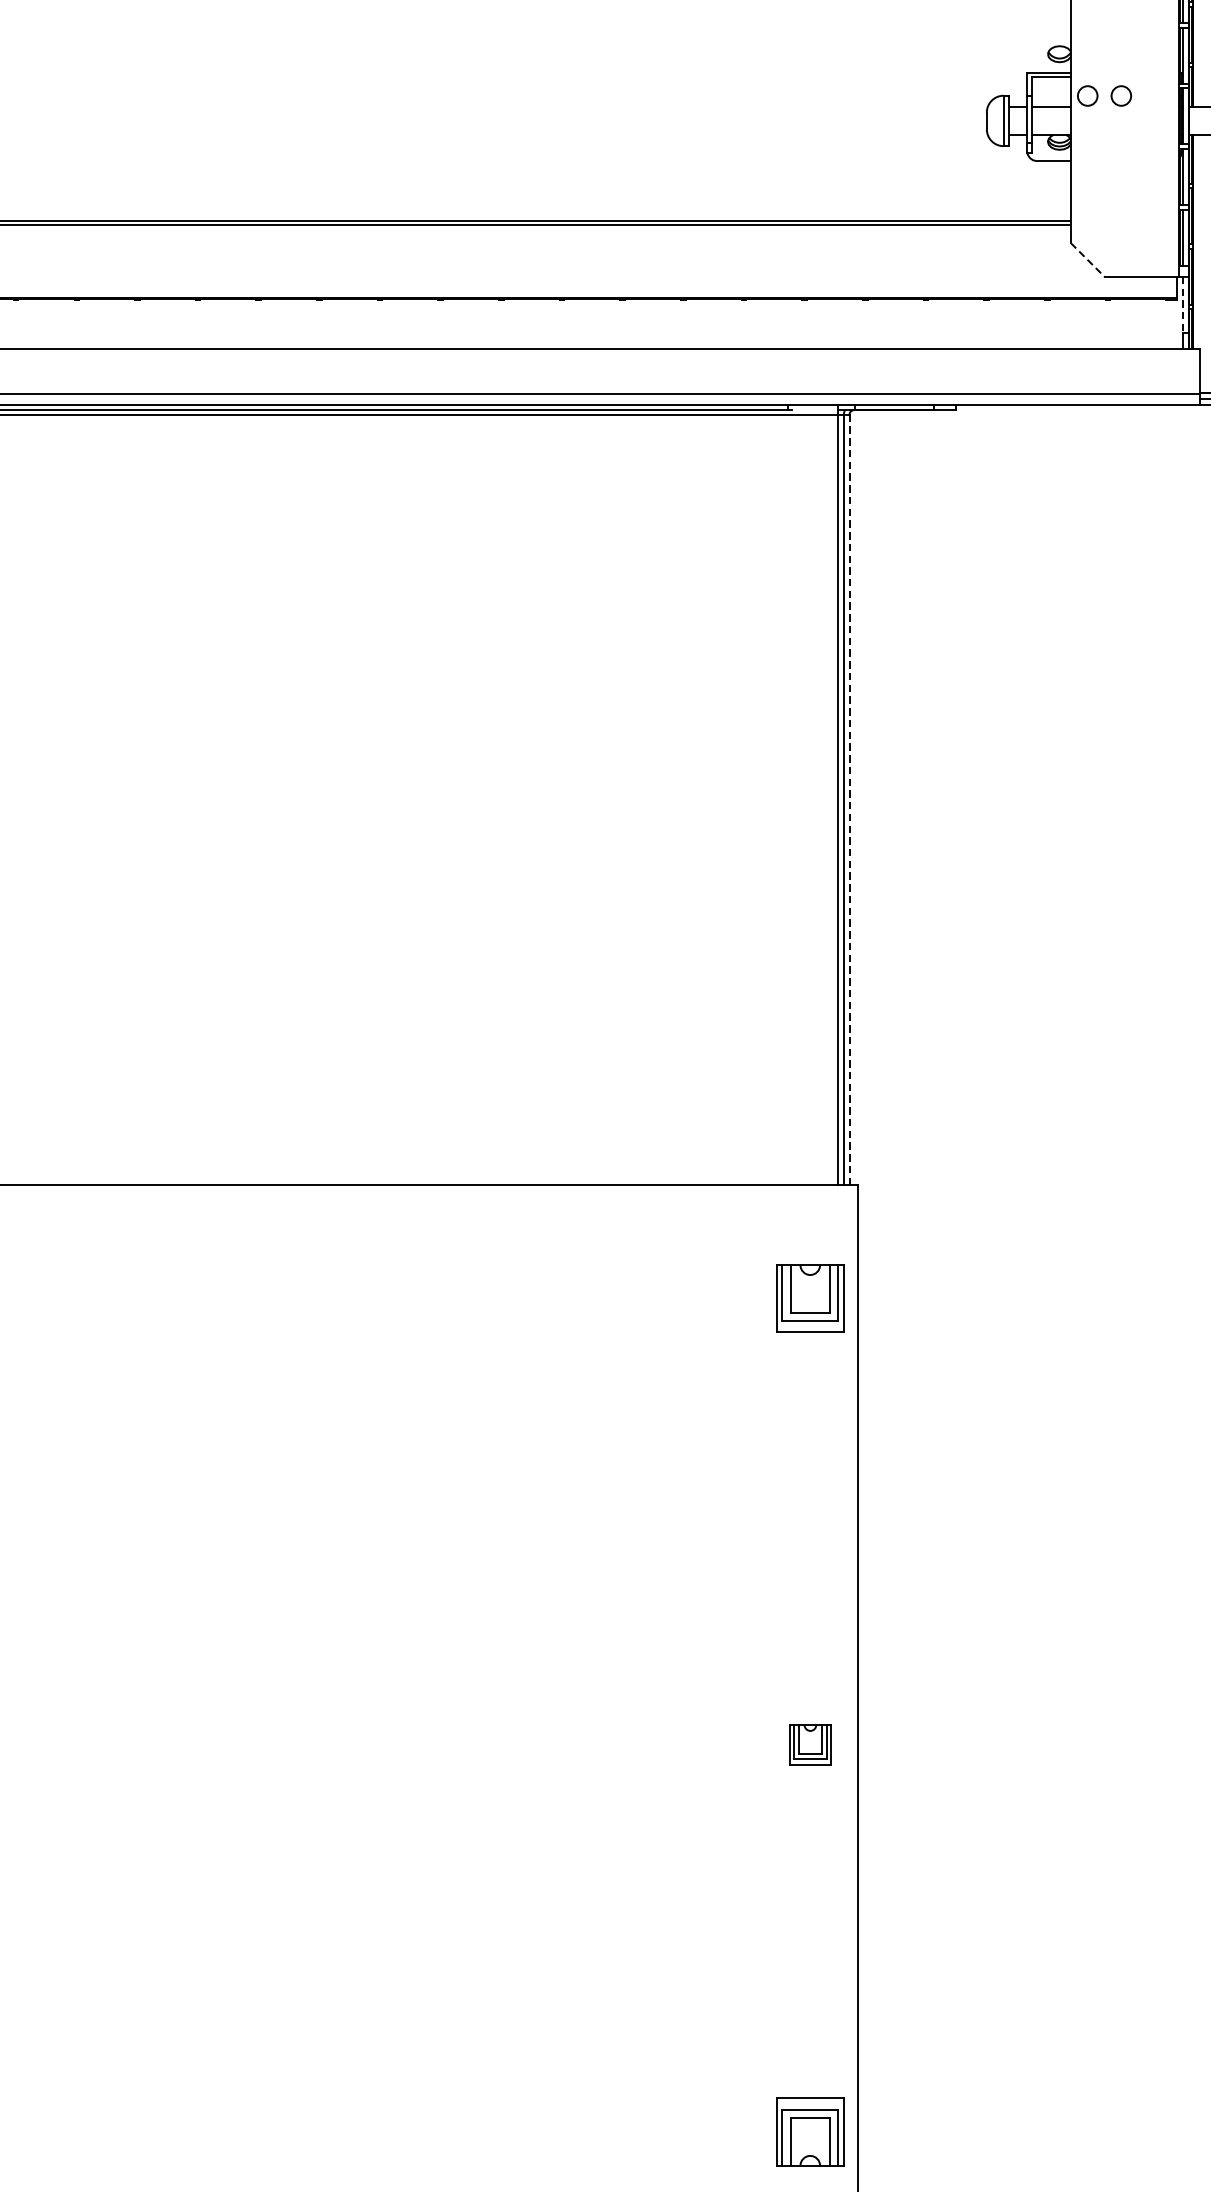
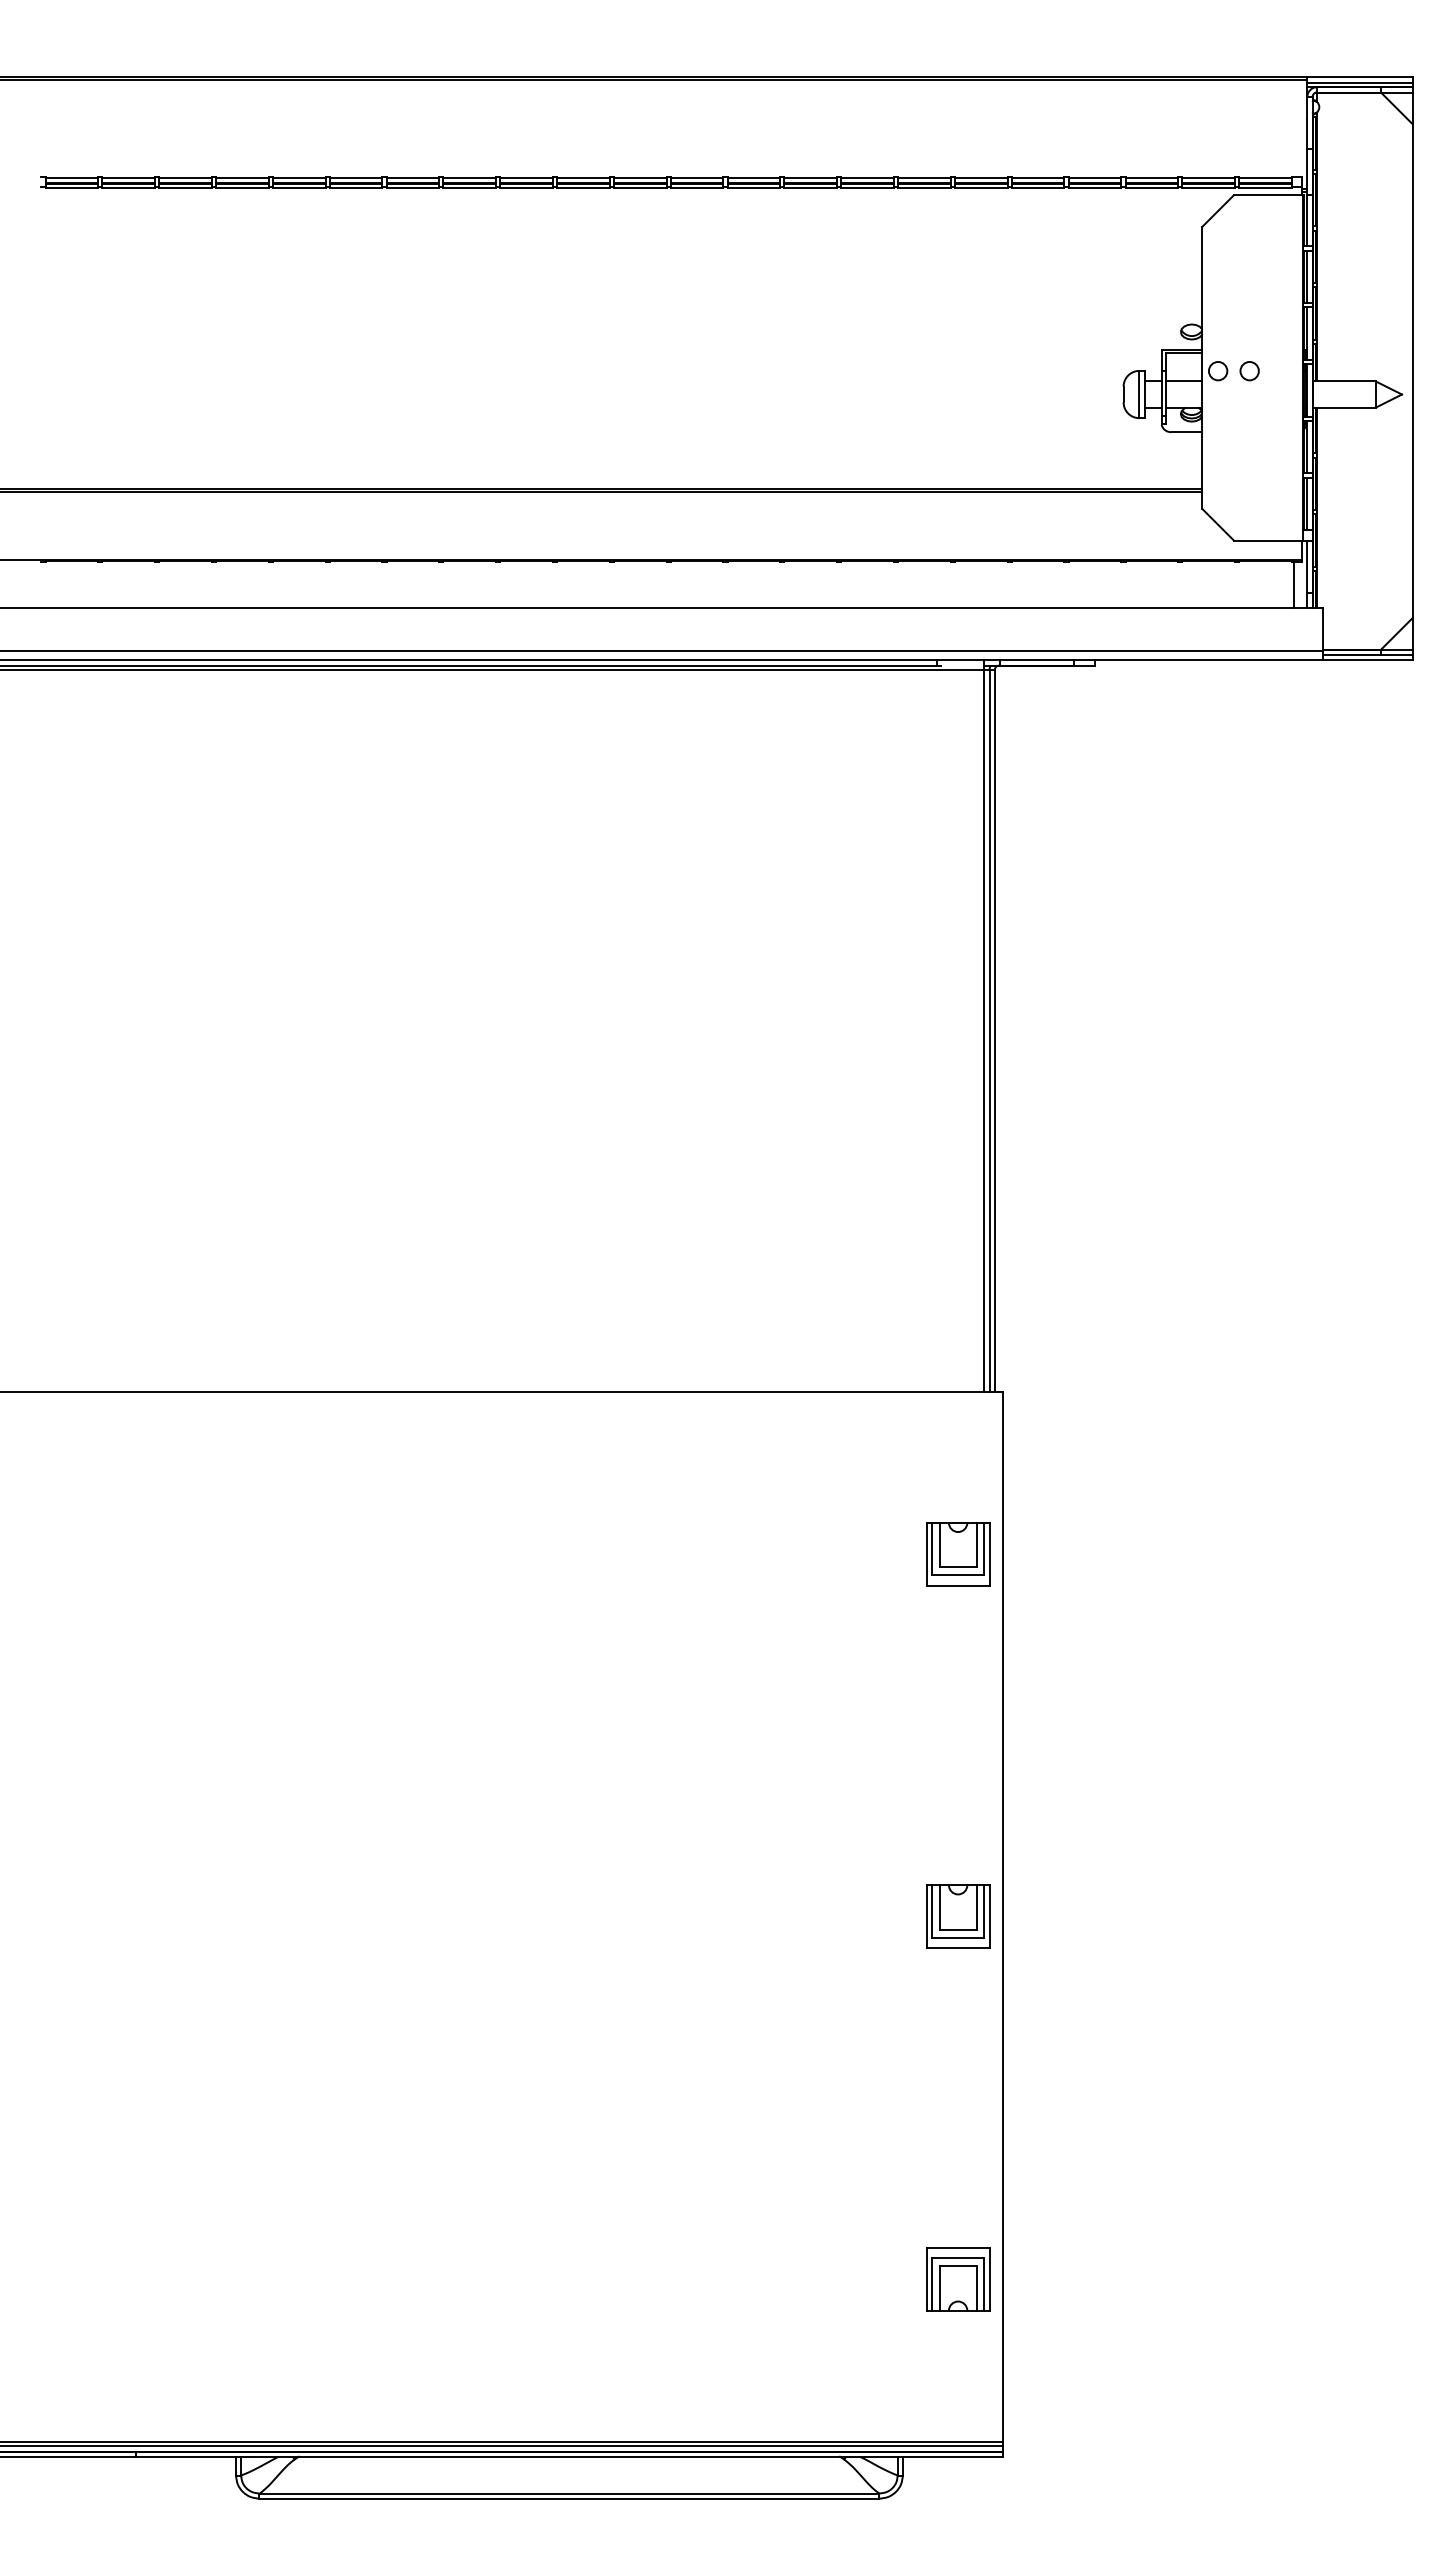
line: (1088, 260) -> (1218, 525), dashed -> solid
line: (1183, 305) -> (1307, 567), dashed -> solid
line: (1169, 323) -> (1294, 584), added
line: (849, 799) -> (994, 1030), dashed -> solid
part: (810, 1298) -> (958, 1554), moved
part: (810, 1745) -> (958, 1916), size x1.67

